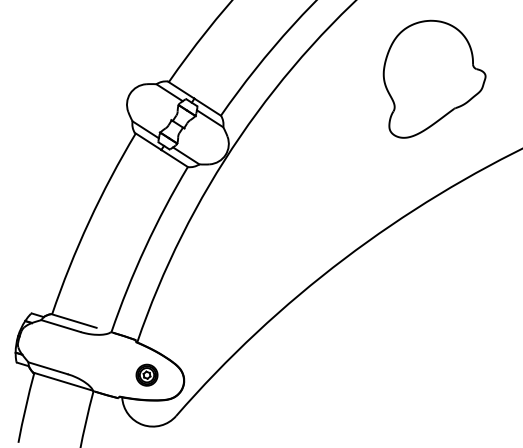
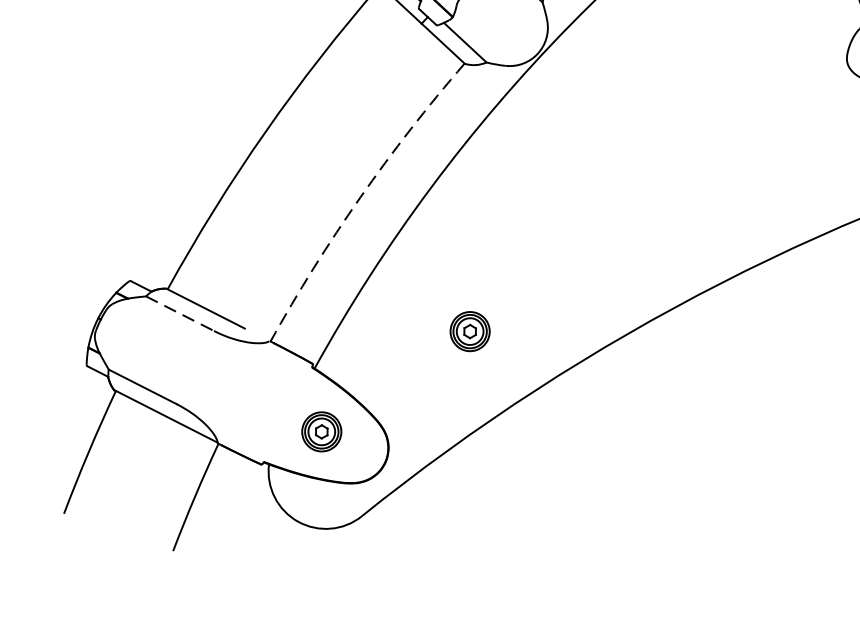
arc: (145, 247) -> (360, 197), solid -> dashed
part: (215, 307) -> (469, 330), added
line: (61, 326) -> (180, 314), solid -> dashed

